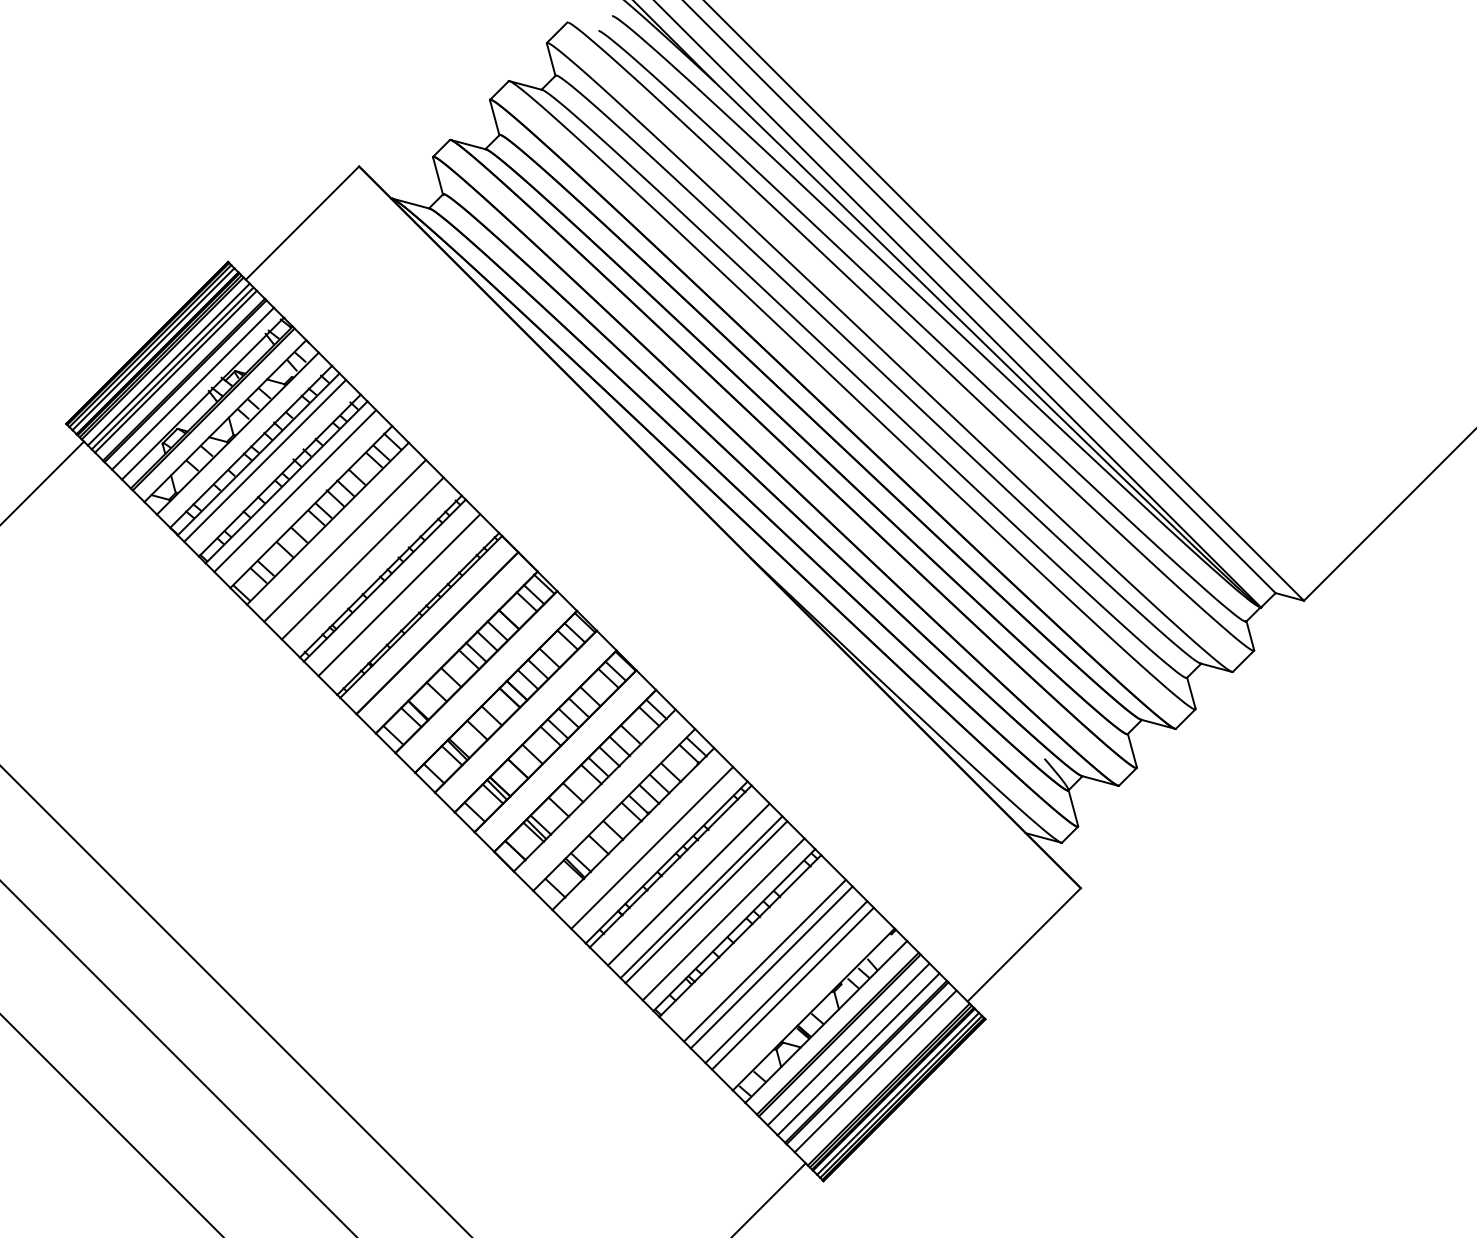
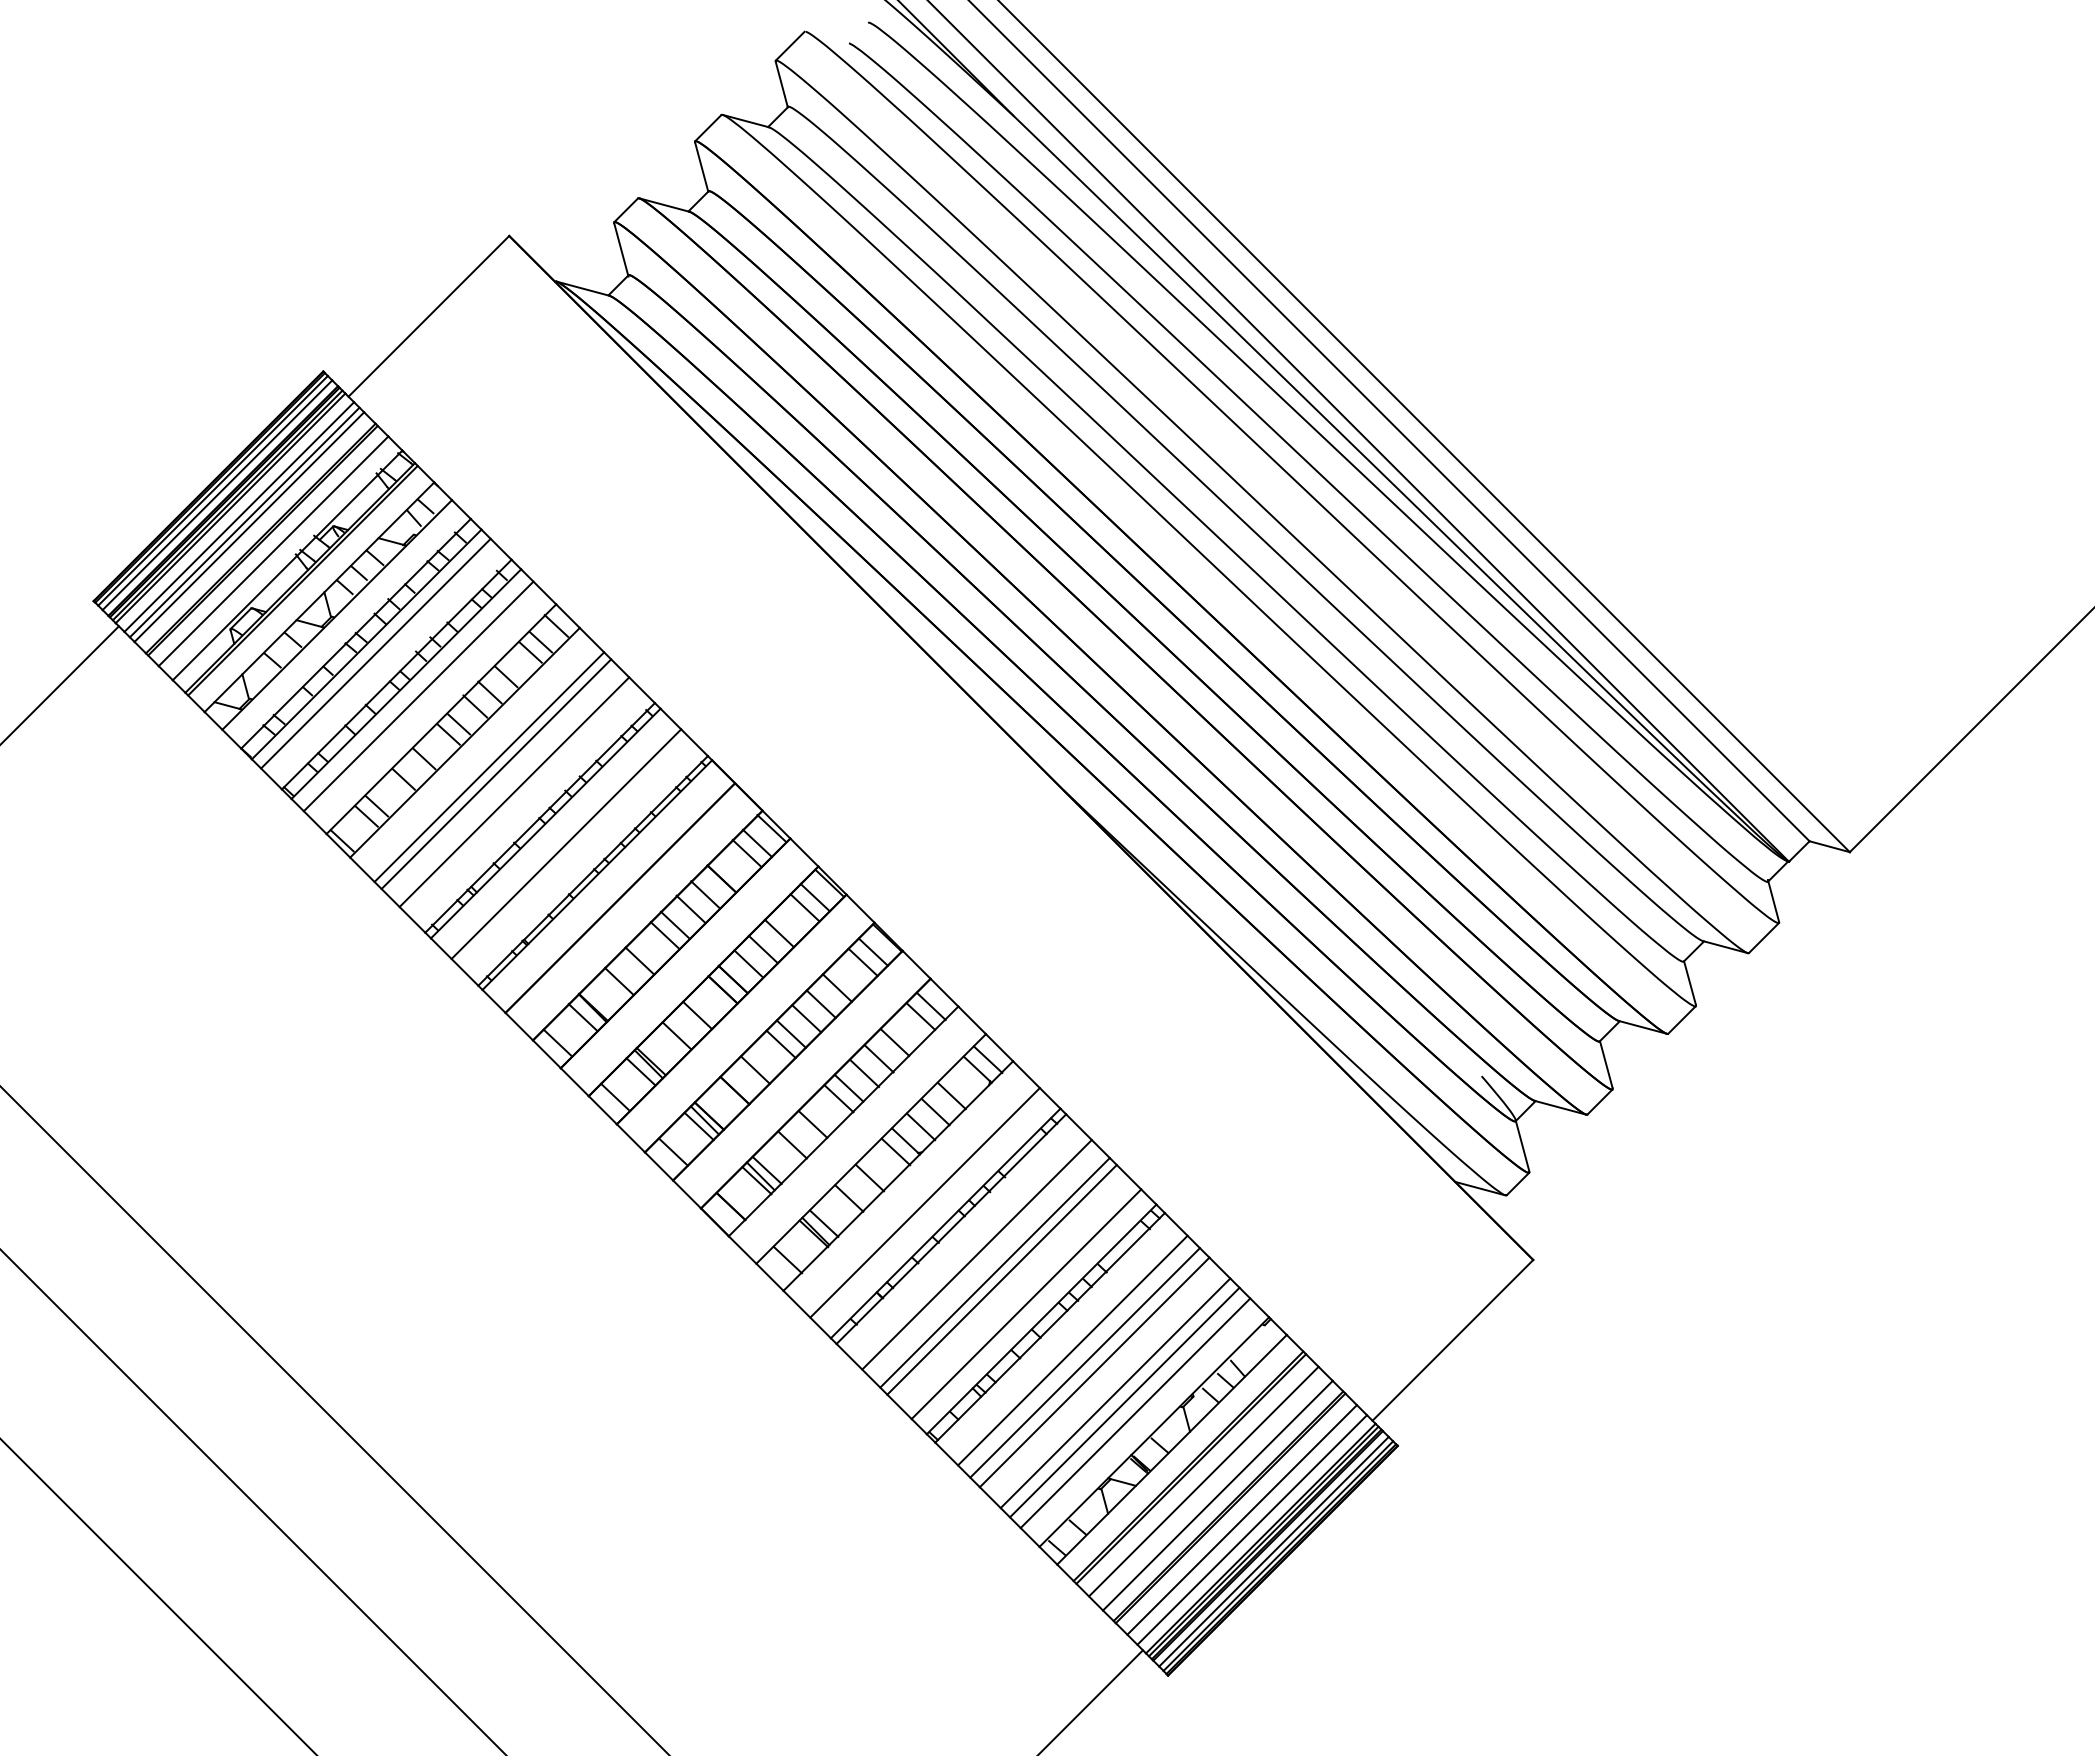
line: (350, 545) -> (496, 773), added
line: (756, 952) -> (1072, 1350), added
line: (800, 996) -> (1135, 1413), added
line: (882, 1078) -> (1252, 1529), added

